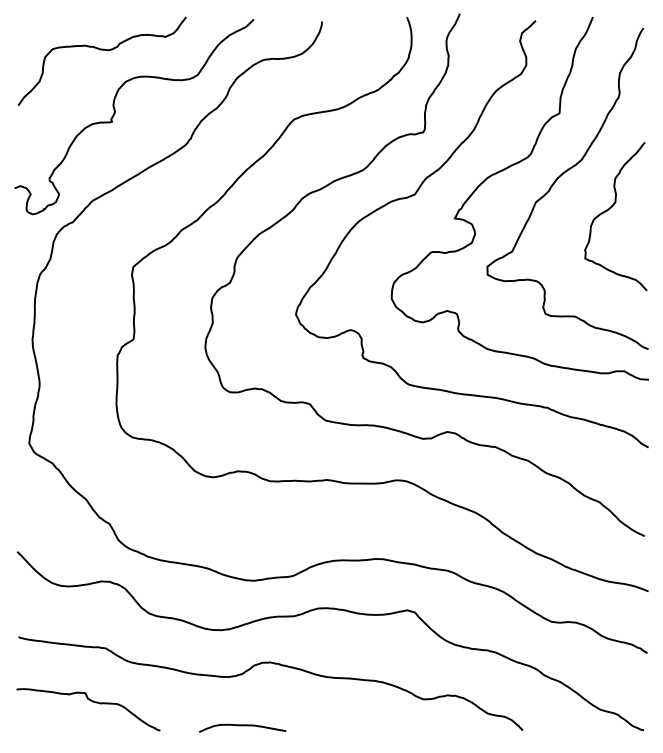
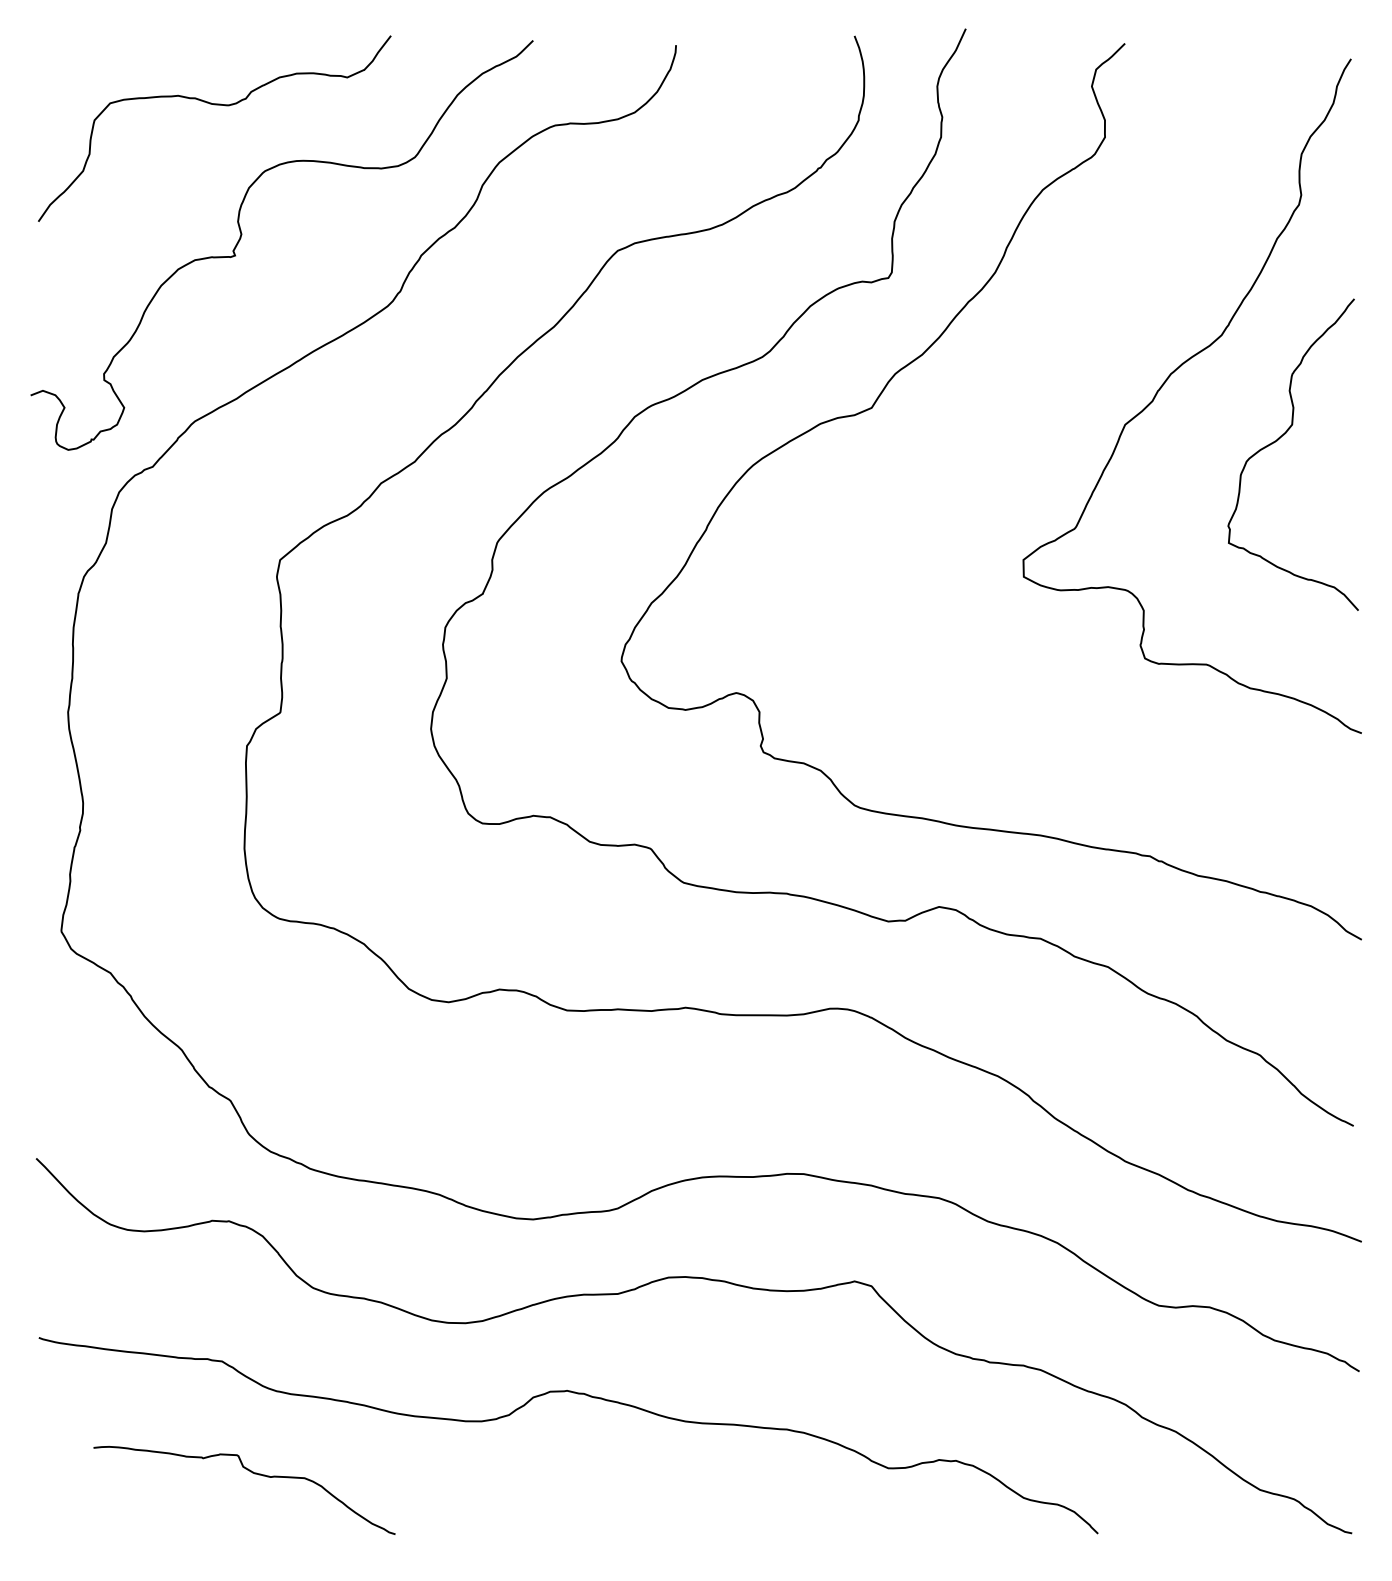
curve: (504, 170) -> (1059, 357), removed
curve: (92, 702) -> (252, 1475), moved
curve: (242, 726) -> (509, 1525), removed

